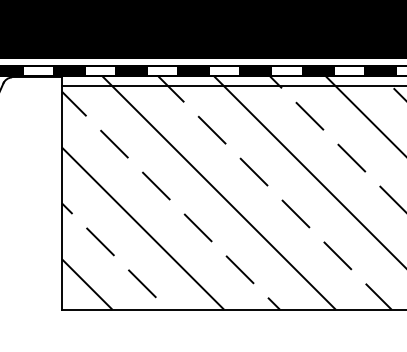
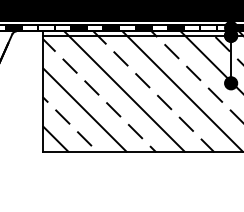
fill: (69, 69) -> (46, 27), removed
fill: (380, 69) -> (208, 27), removed

